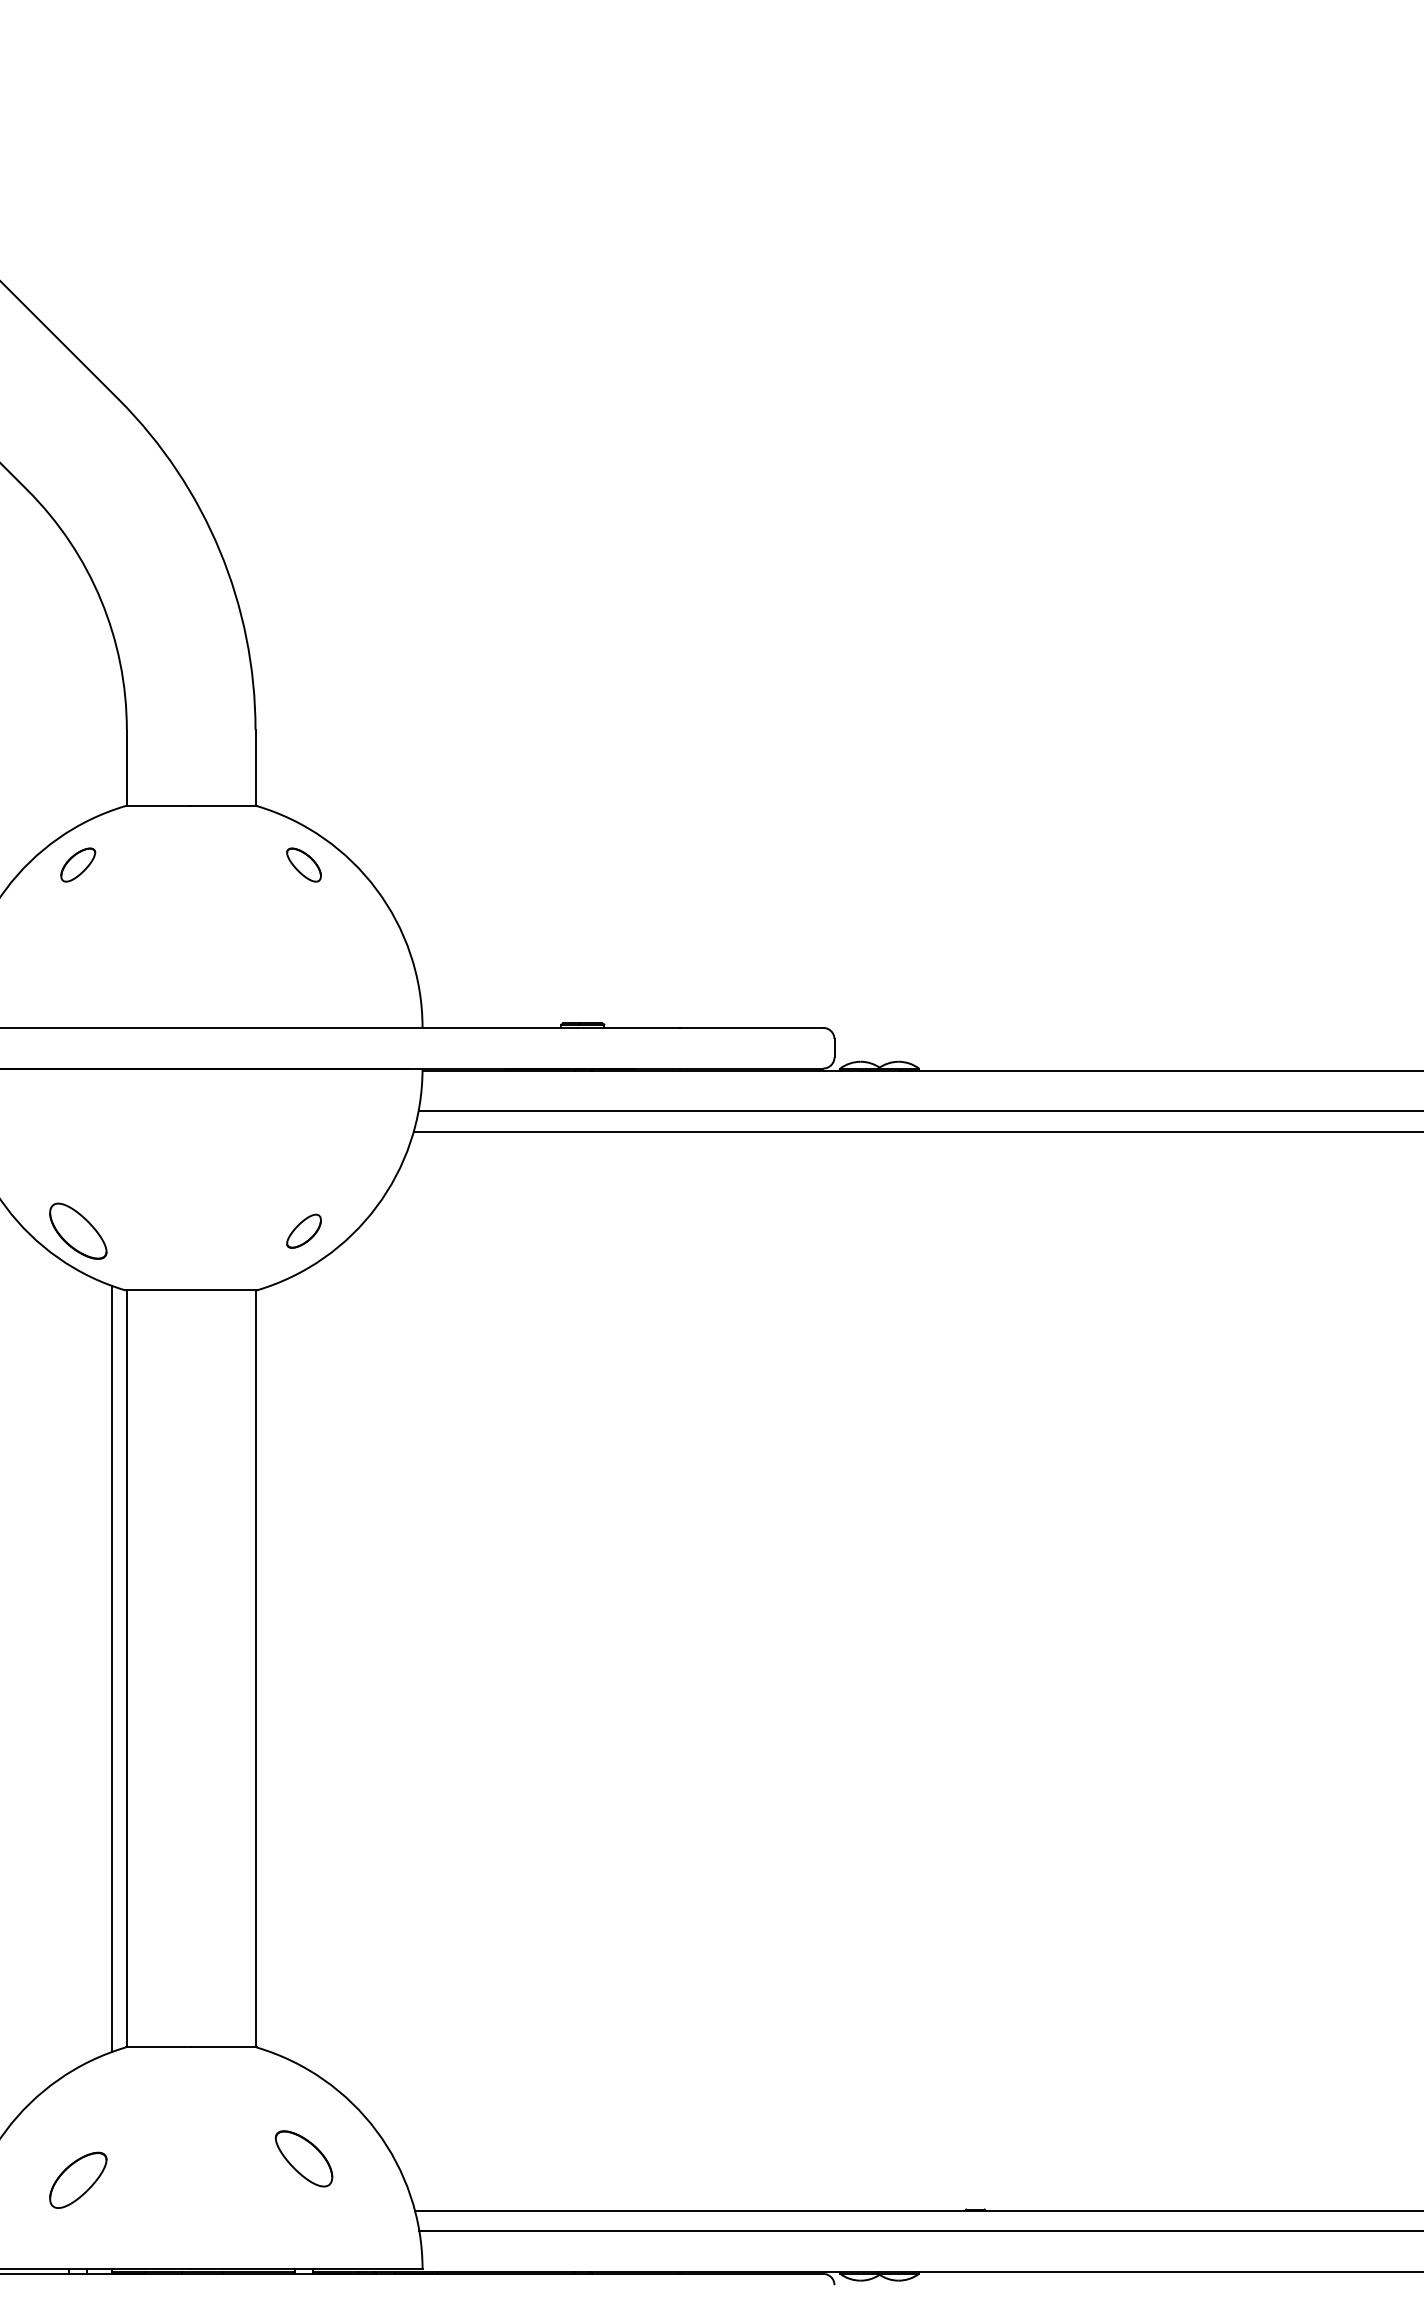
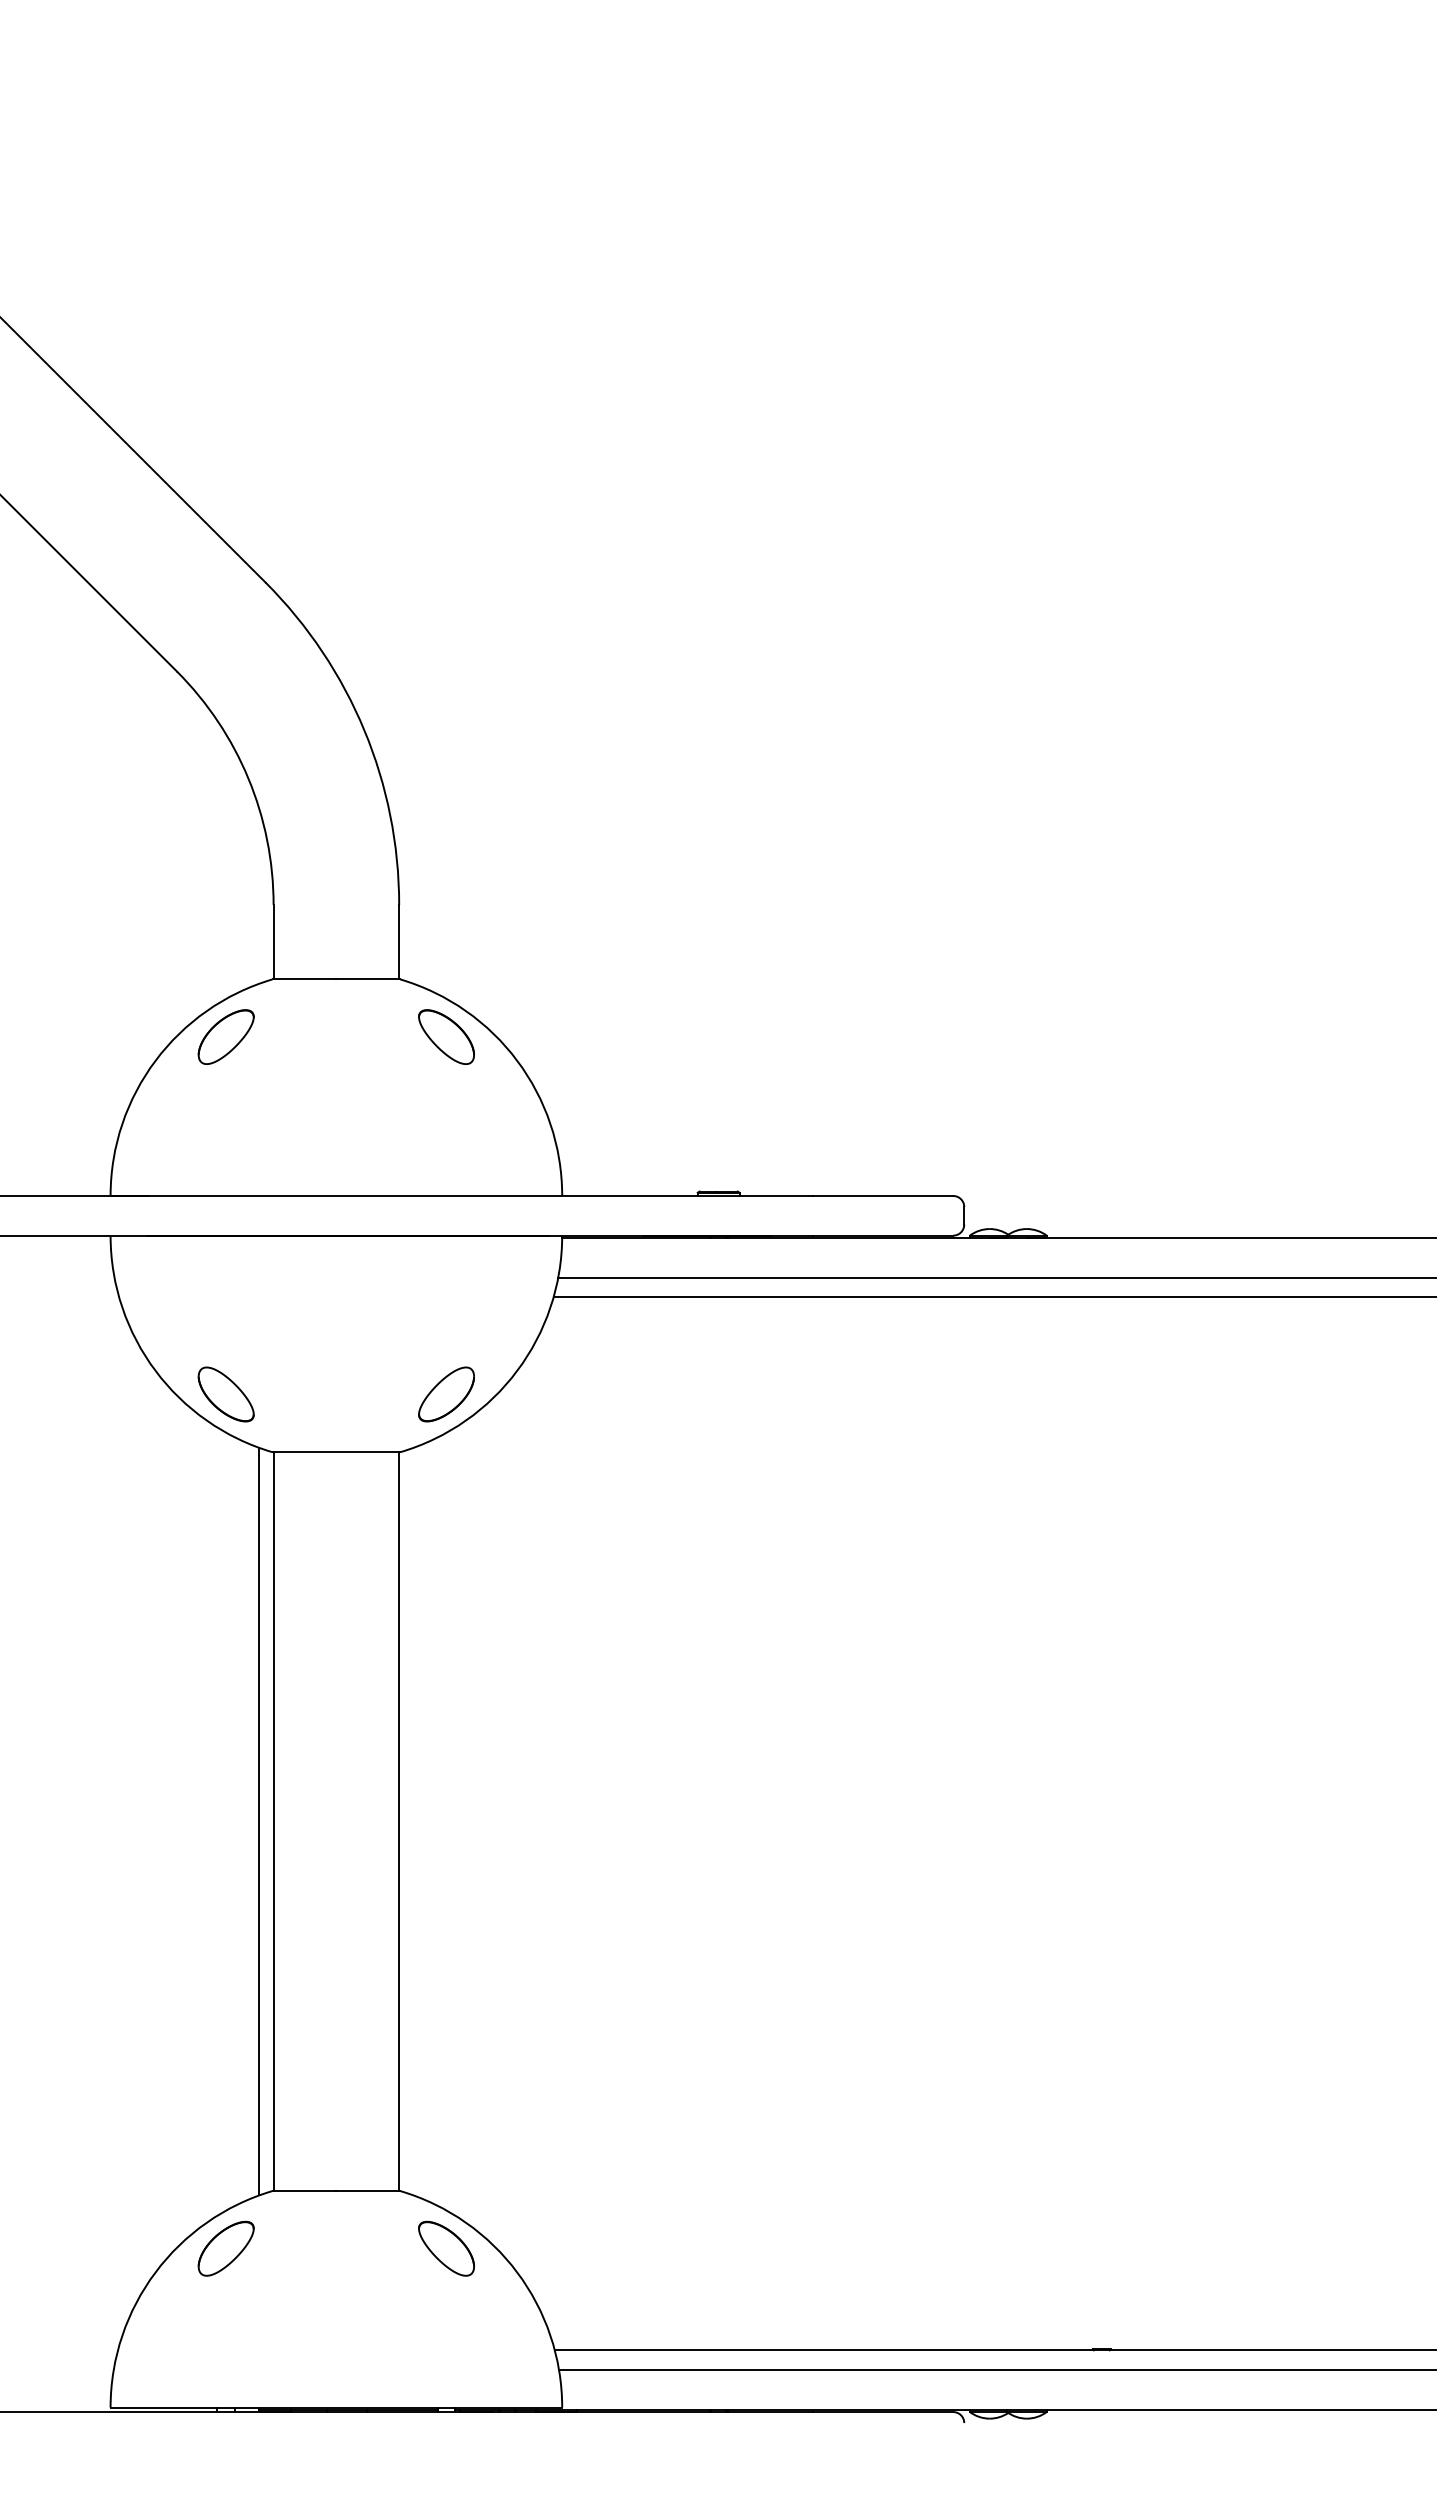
part: (77, 864) -> (225, 1036), size x1.67
part: (304, 864) -> (446, 1036), size x1.67
part: (304, 1231) -> (446, 1394), size x1.67
part: (304, 2158) -> (446, 2248), moved
part: (77, 2180) -> (225, 2248), moved

